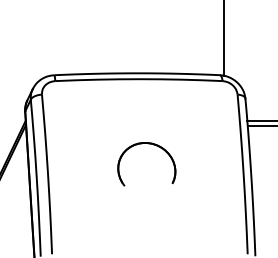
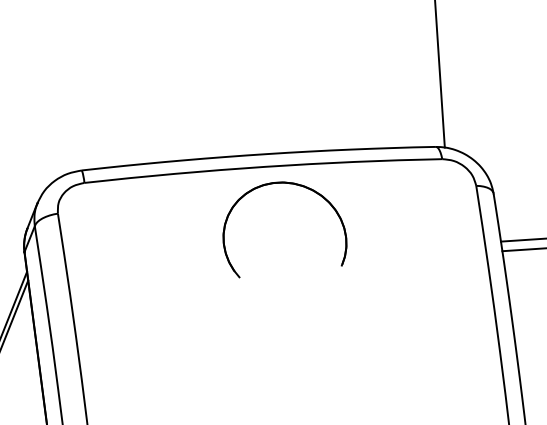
part: (148, 144) -> (284, 185), moved

